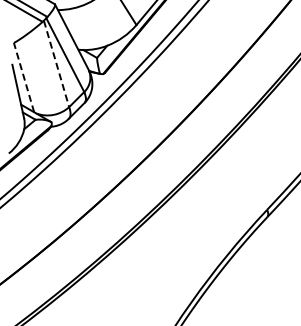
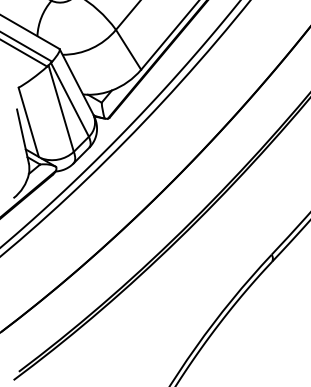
line: (56, 64) -> (61, 109), dashed -> solid
line: (23, 76) -> (28, 121), dashed -> solid

